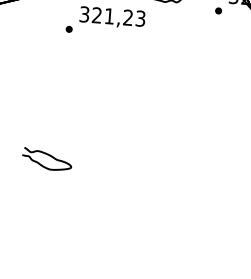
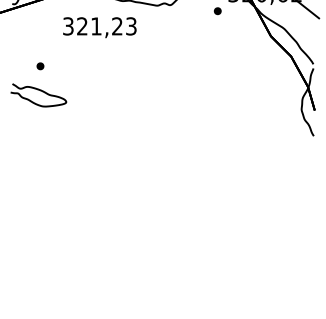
part: (69, 29) -> (40, 66), moved
curve: (48, 156) -> (40, 91), moved

